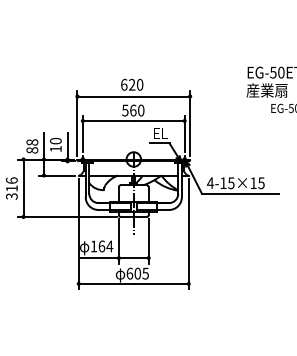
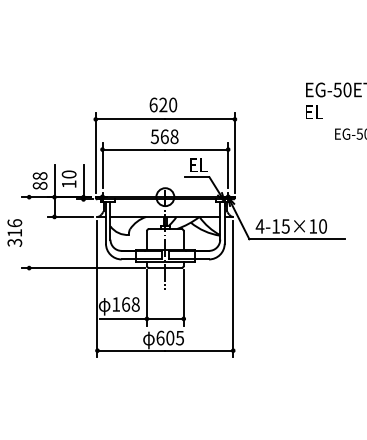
text: (266, 90) -> (329, 111), 産業扇 -> EL
text: (141, 110) -> (174, 136), 560 -> 568
text: (261, 183) -> (323, 226), 4-15×15 -> 4-15×10
line: (23, 187) -> (29, 231), removed
text: (109, 246) -> (135, 304), 164 -> 168

